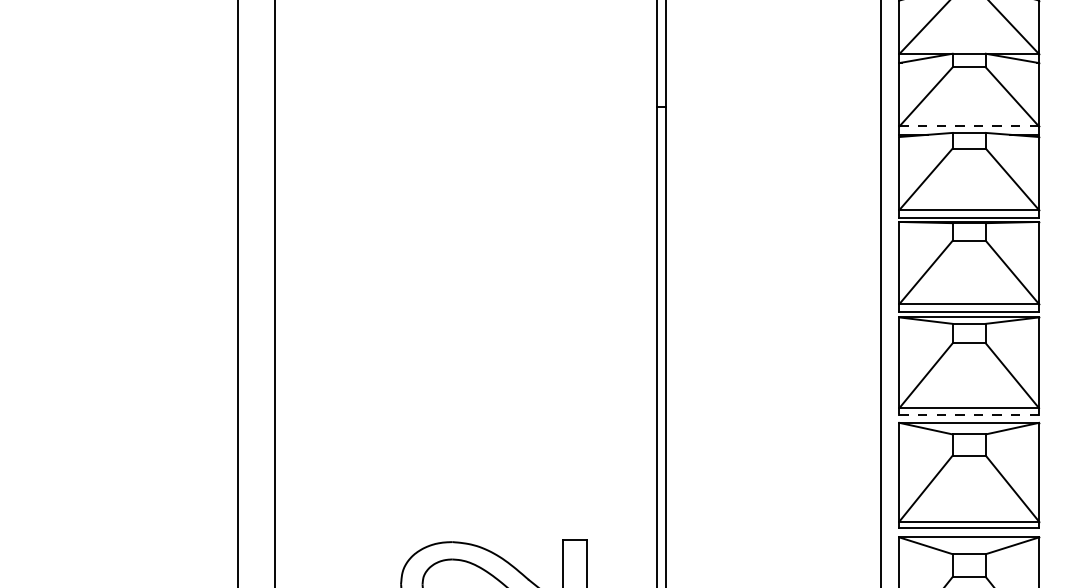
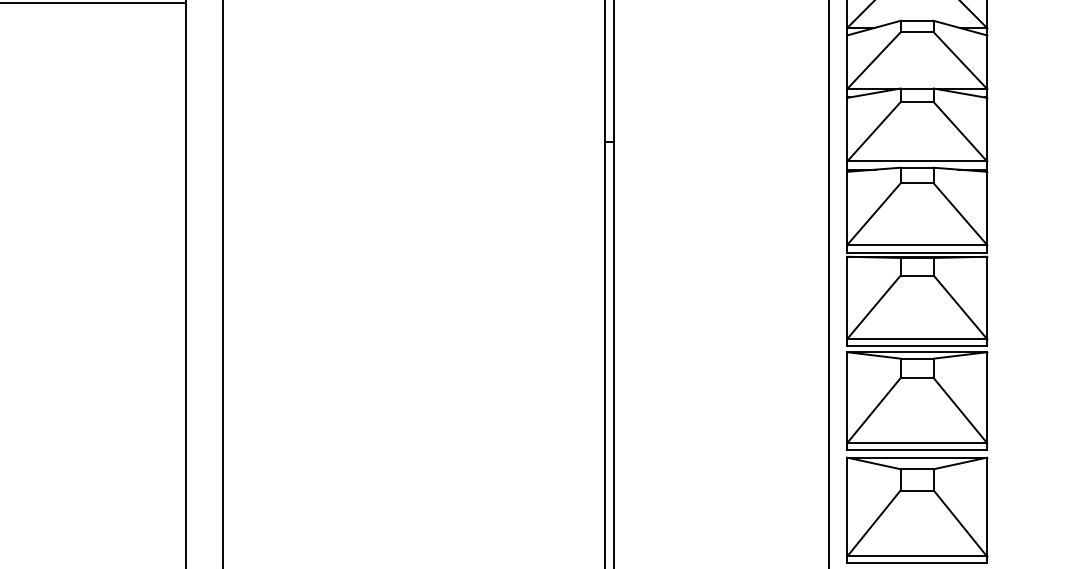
line: (969, 126) -> (917, 161), dashed -> solid
line: (969, 415) -> (917, 450), dashed -> solid

